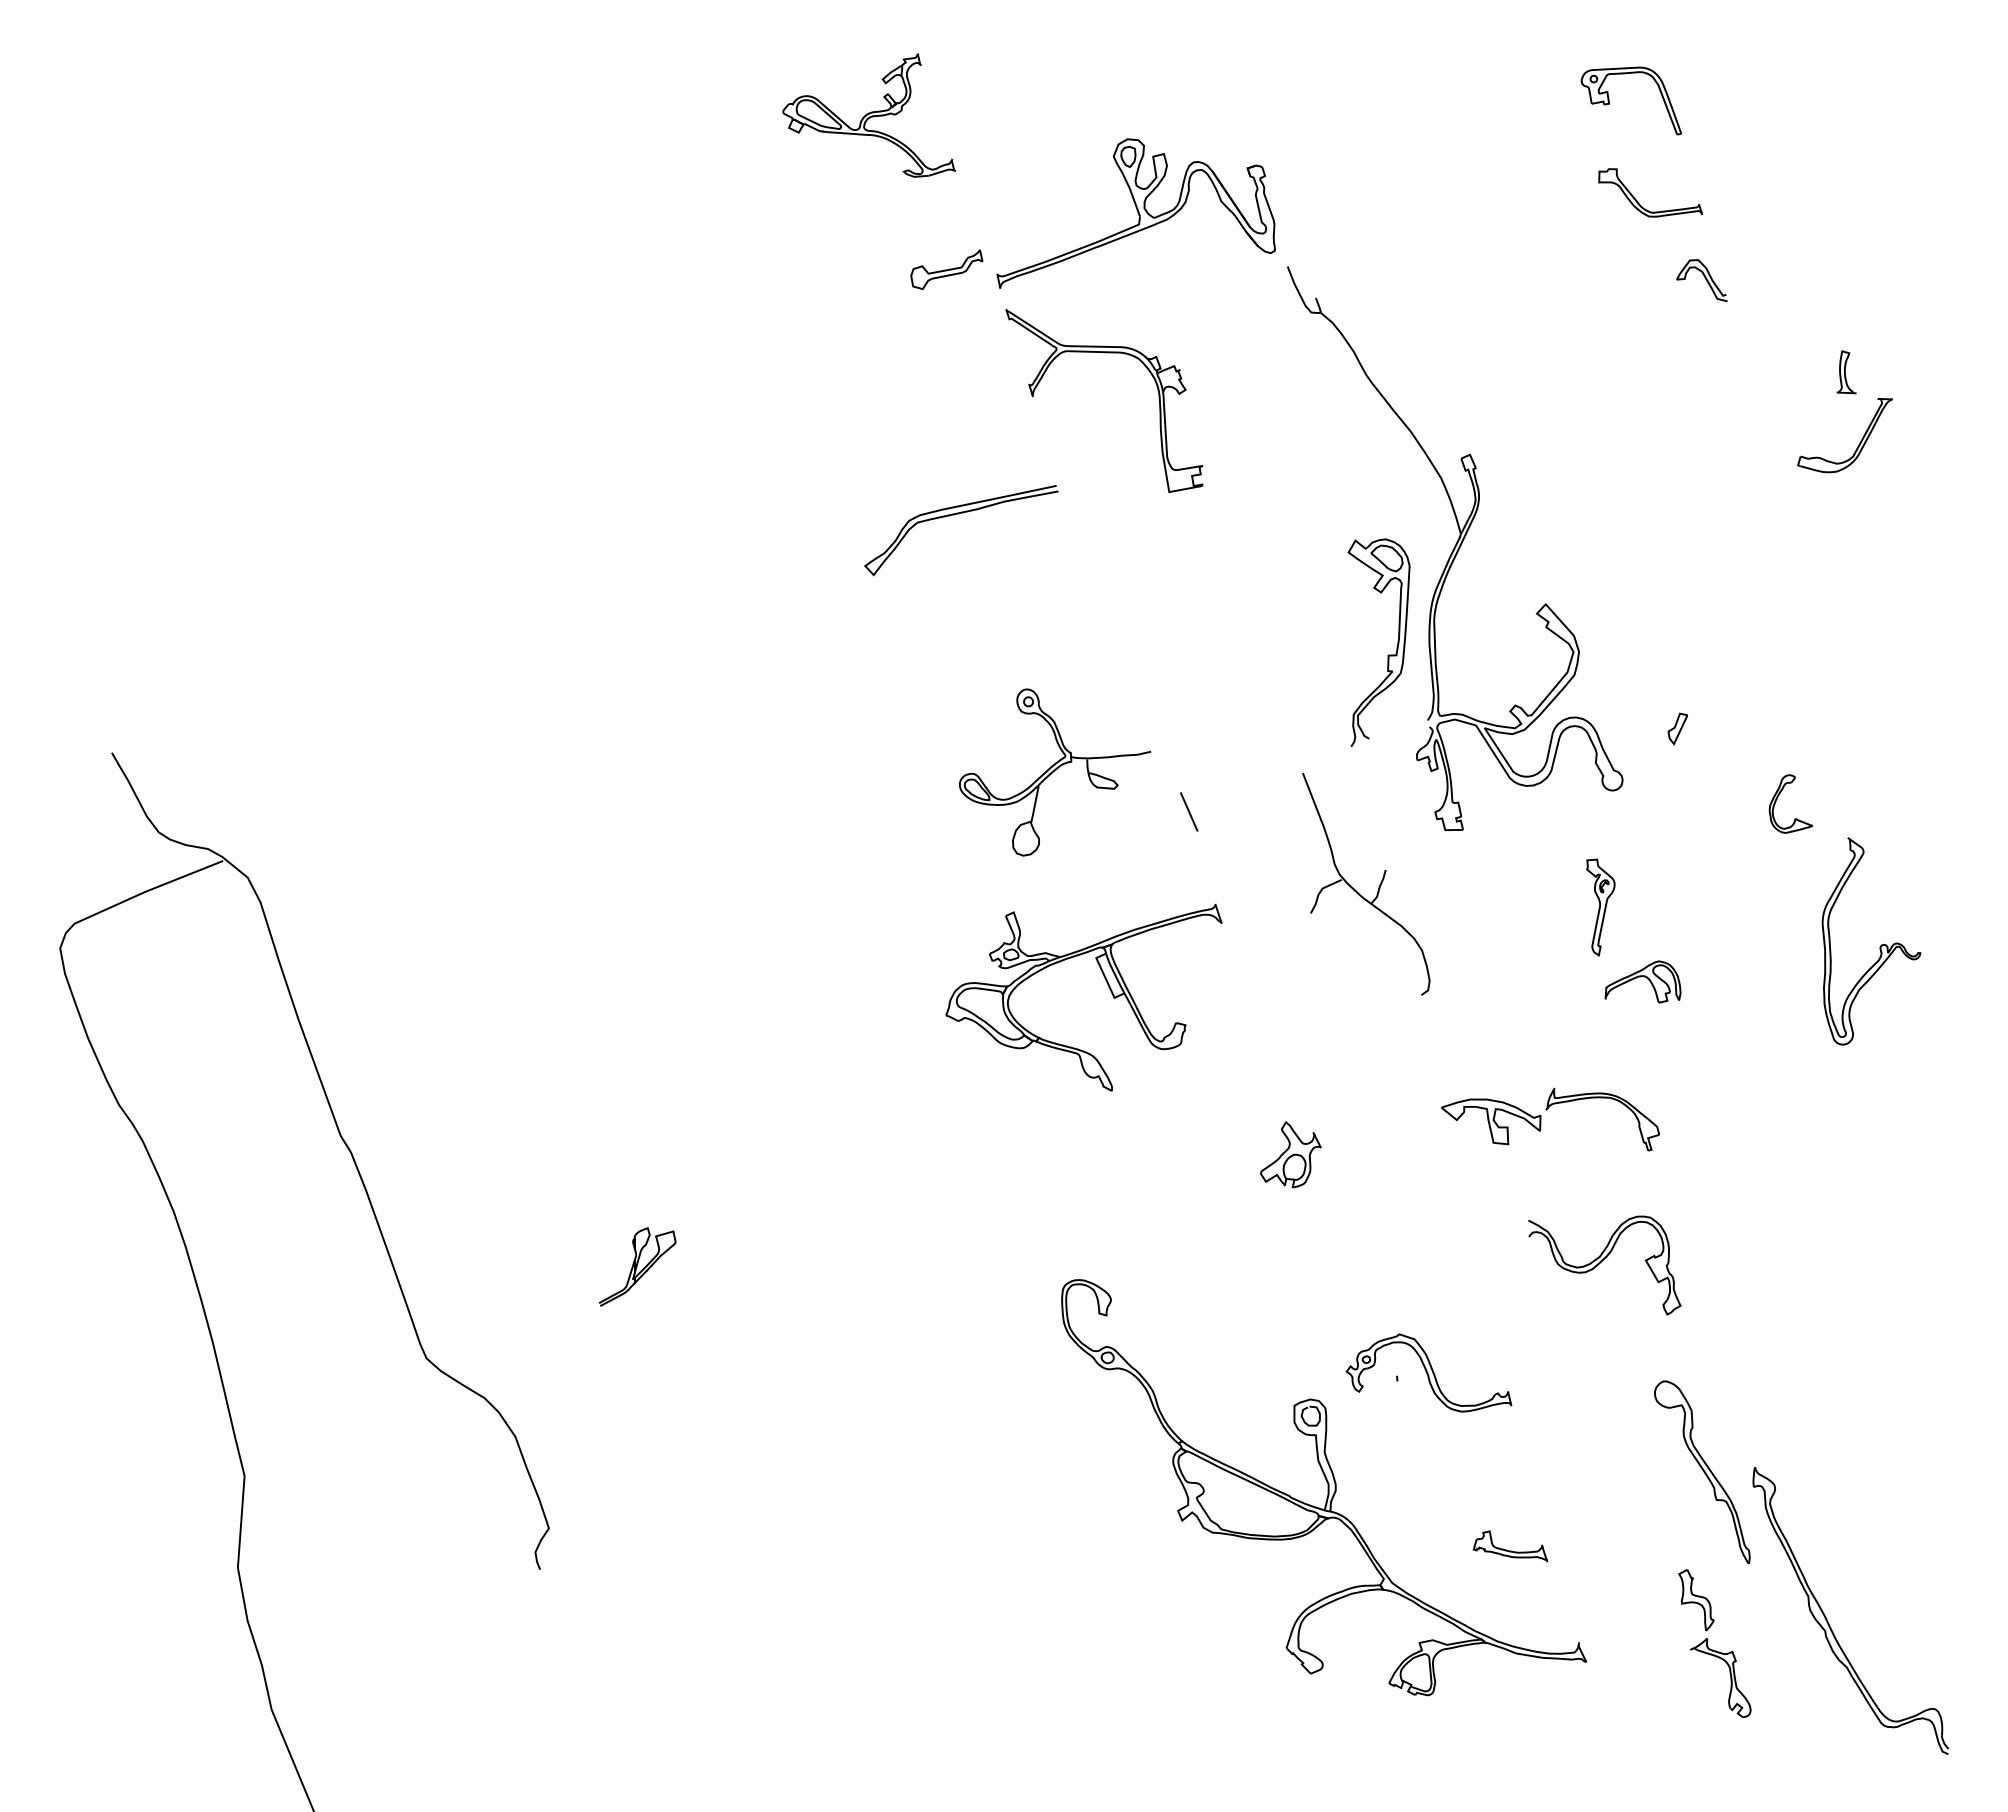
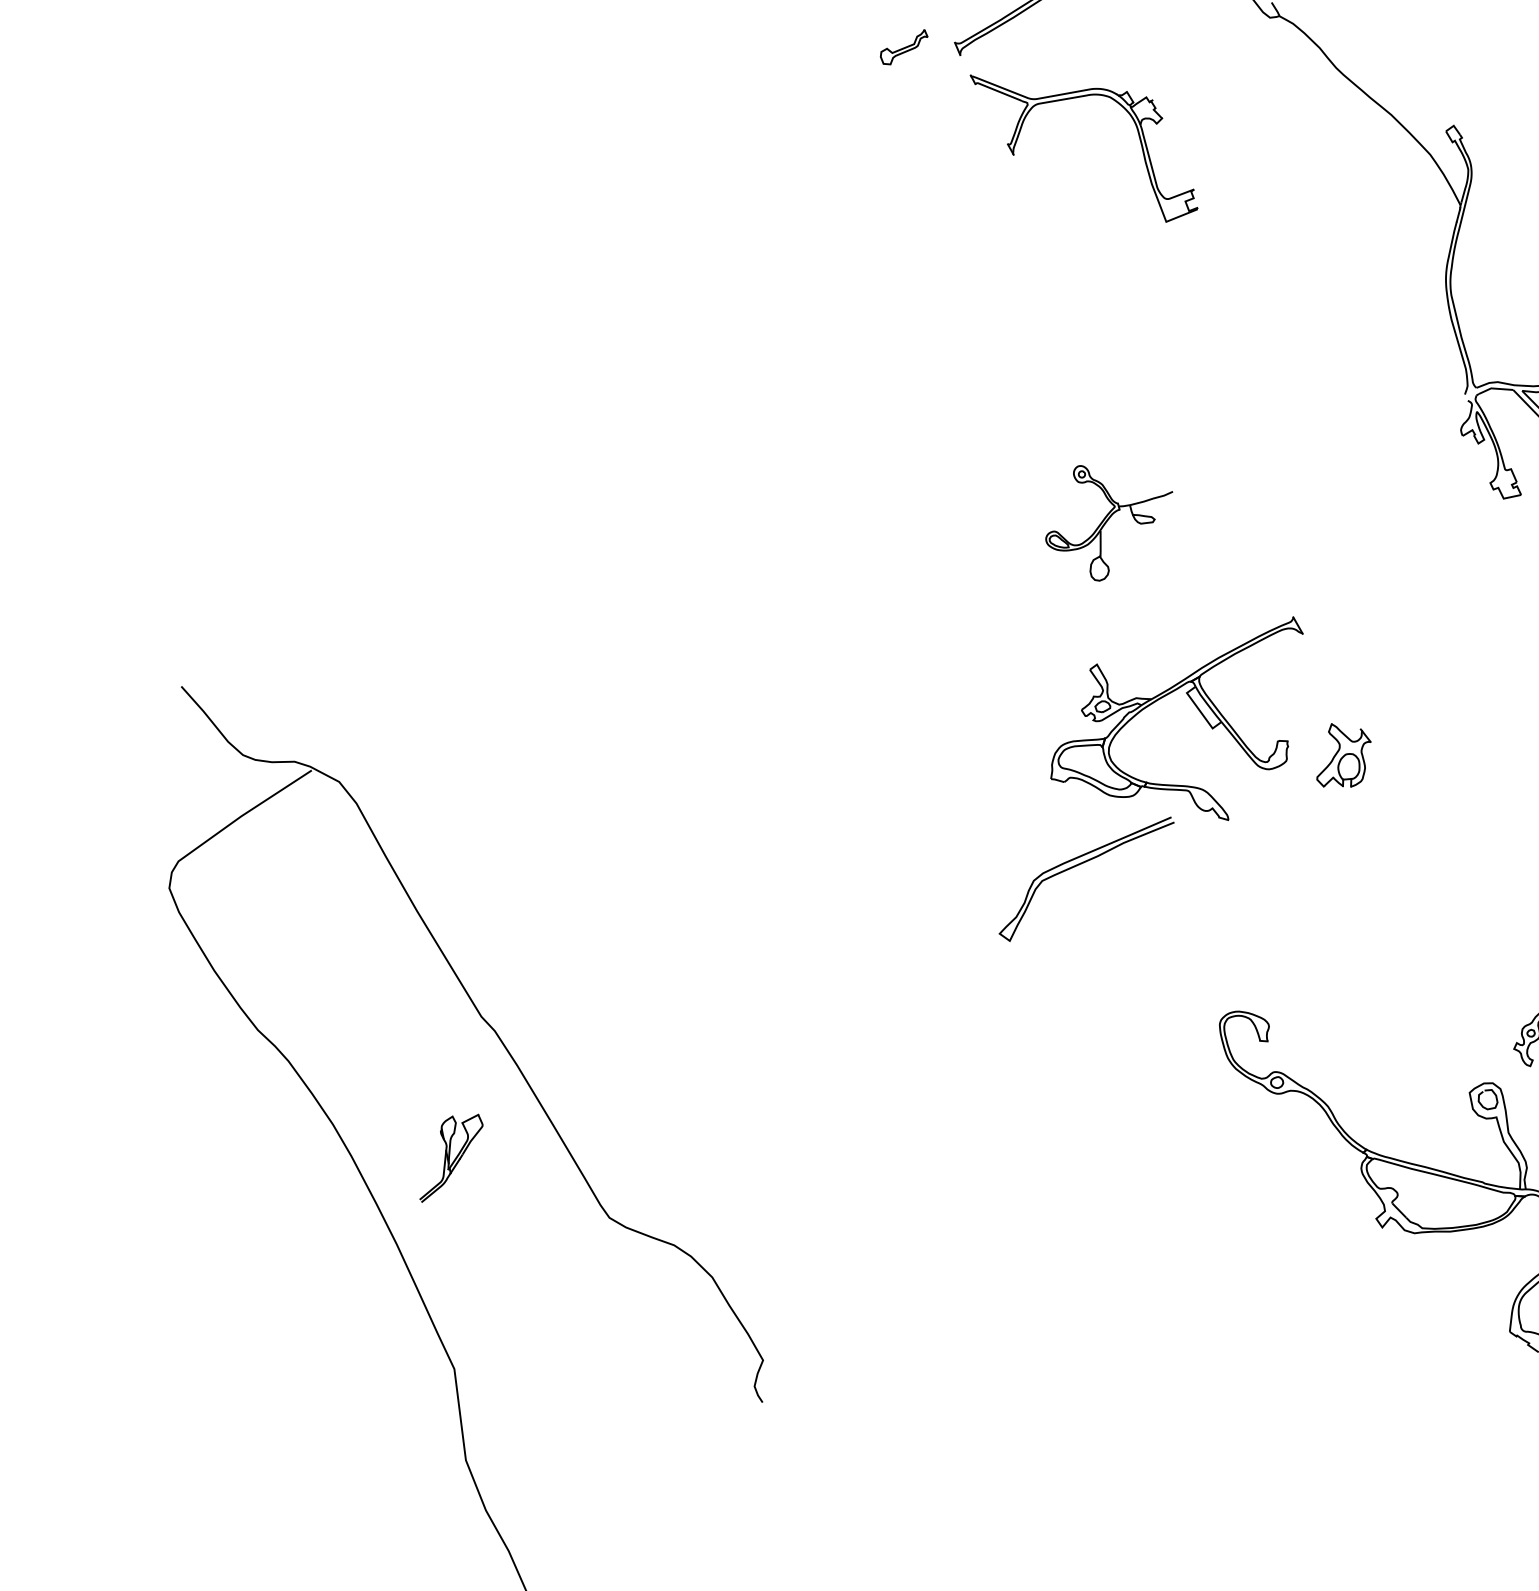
part: (946, 269) -> (903, 47), size x0.7
curve: (958, 514) -> (1080, 864), moved
part: (1388, 654) -> (1413, 337), removed
part: (1055, 772) -> (1110, 519), size x0.7
line: (1189, 811) -> (1249, 530), removed
part: (1358, 892) -> (1430, 576), removed
part: (1290, 1154) -> (1342, 754), moved
part: (637, 1266) -> (450, 1156), moved

